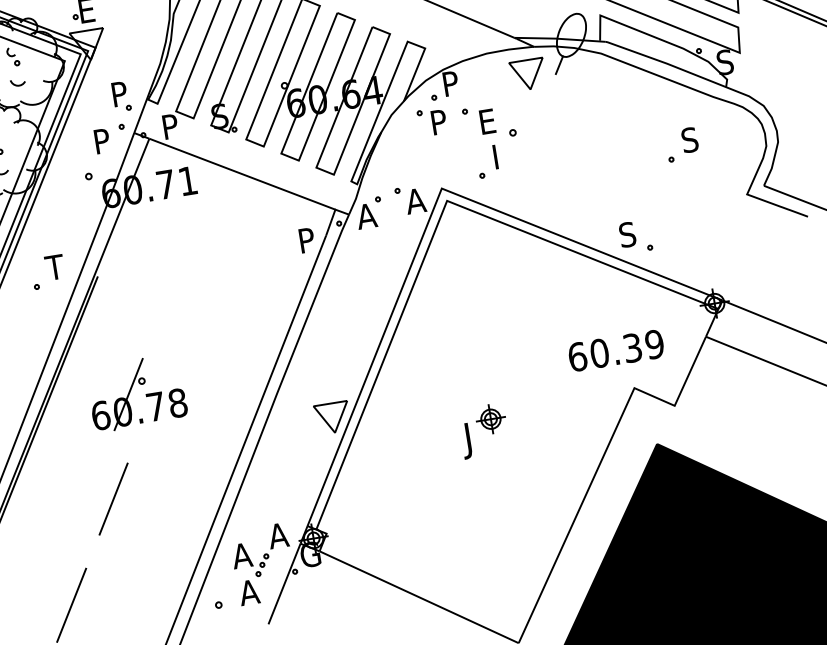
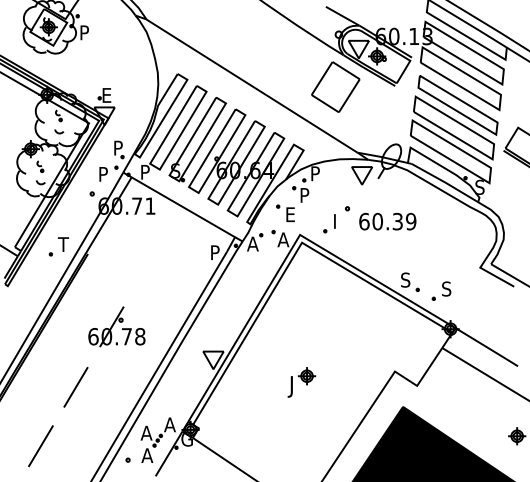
part: (478, 119) -> (285, 212), moved
part: (681, 143) -> (441, 290), moved
text: (615, 350) -> (387, 221), moved
part: (136, 392) -> (116, 326), moved

